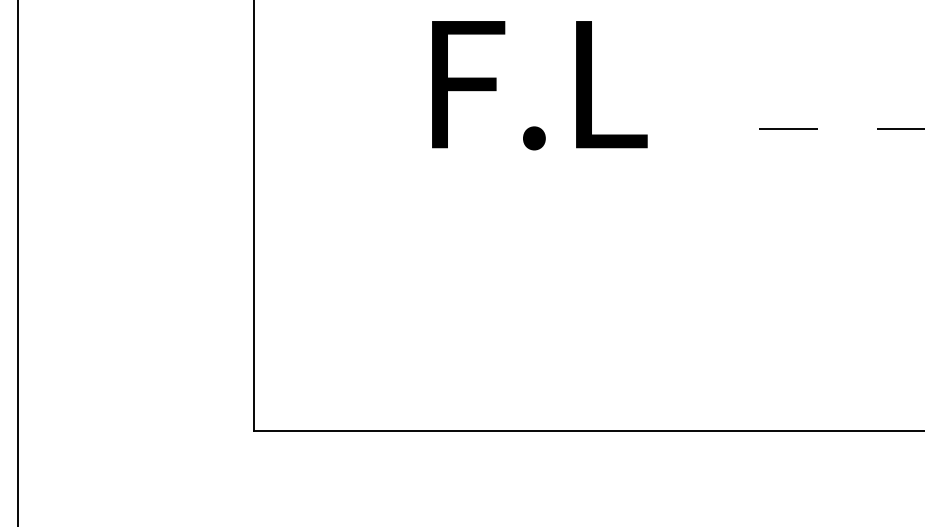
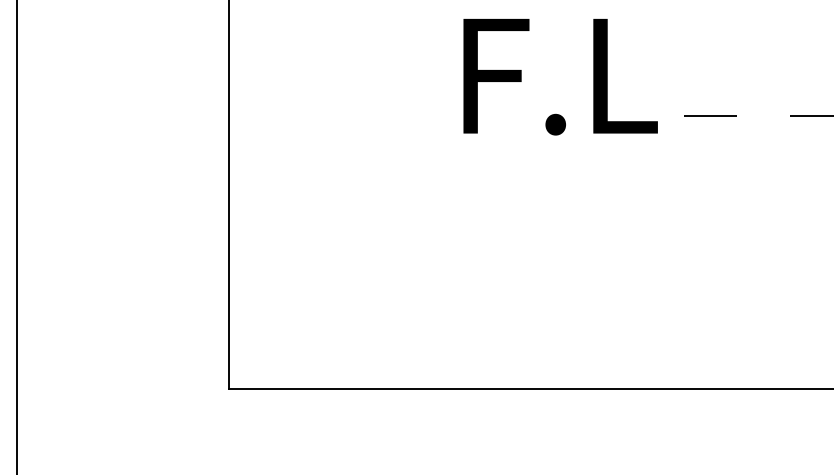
text: (539, 85) -> (560, 77), moved

